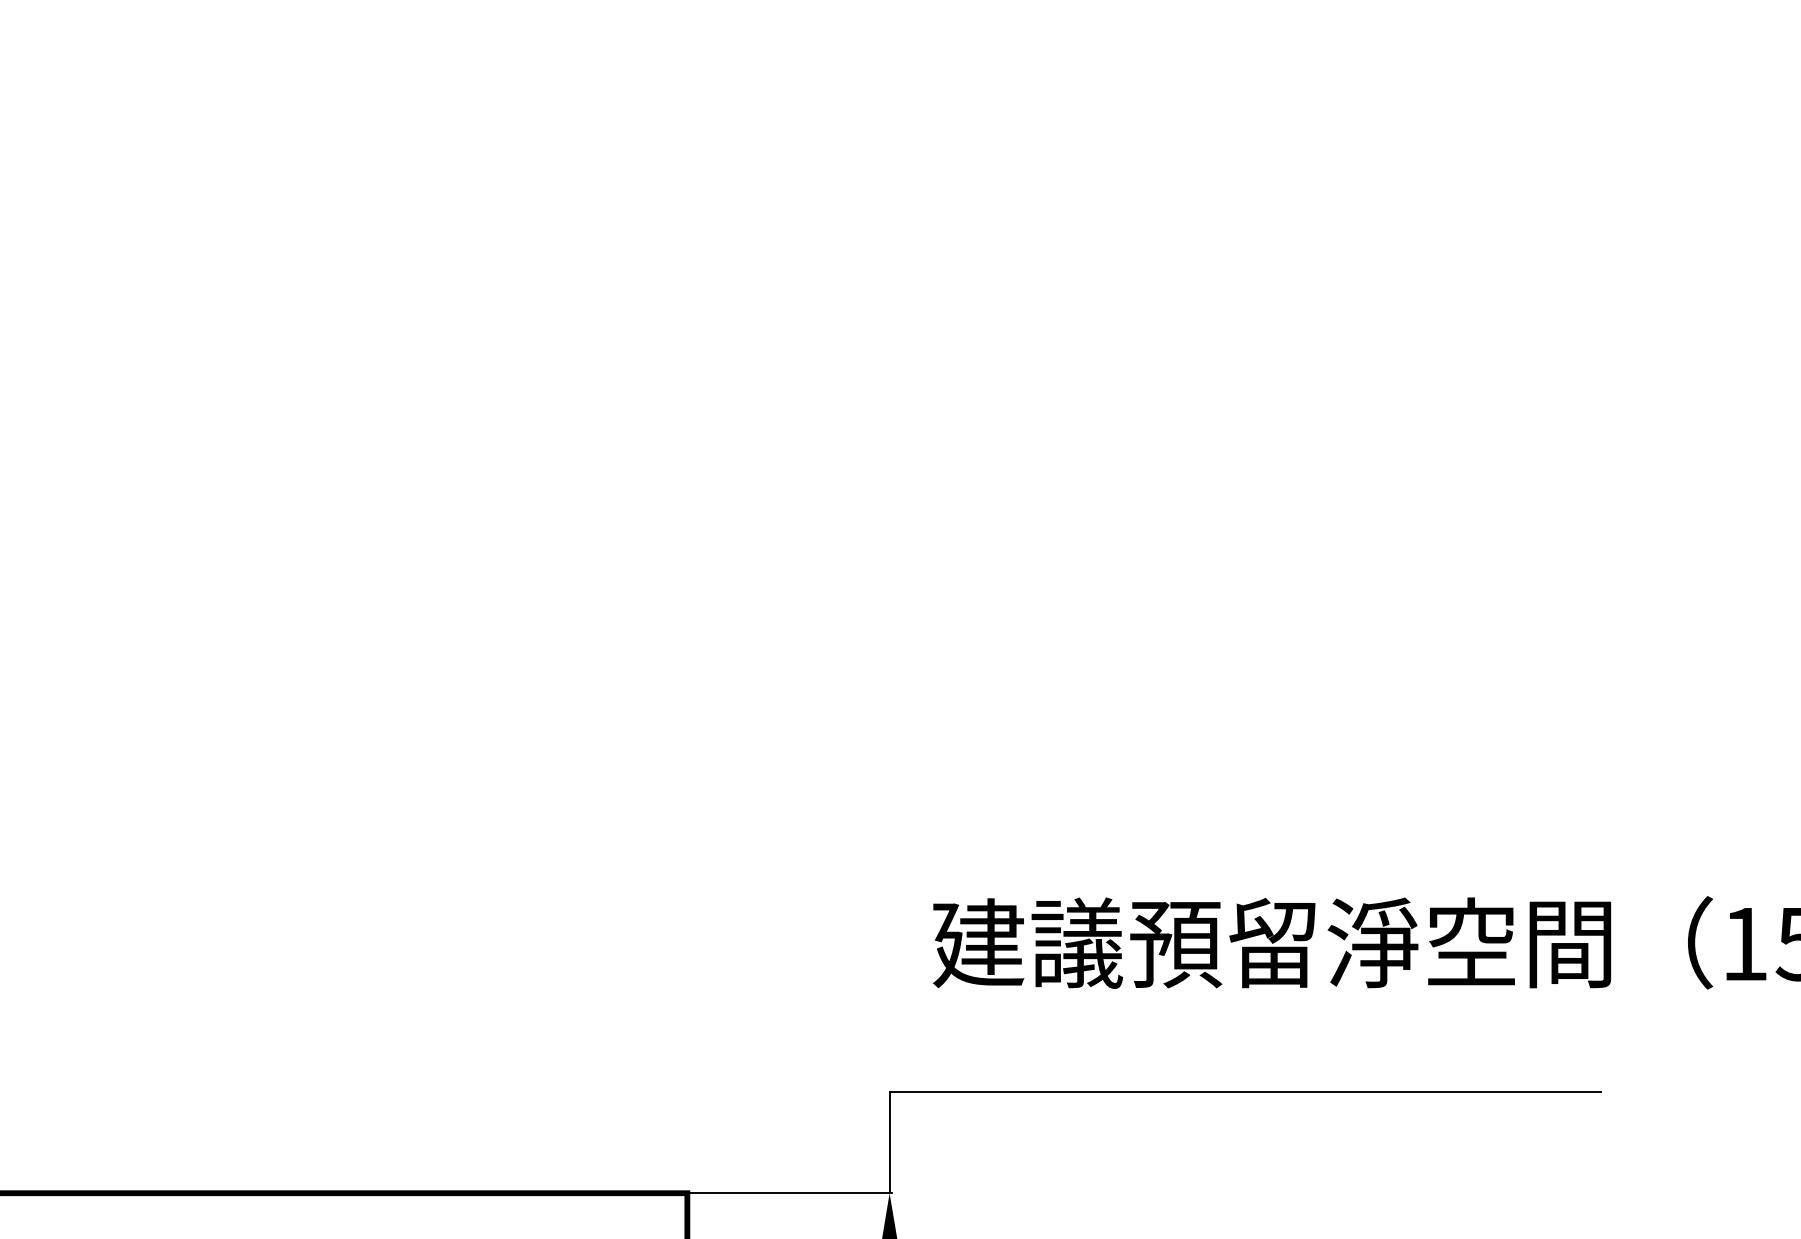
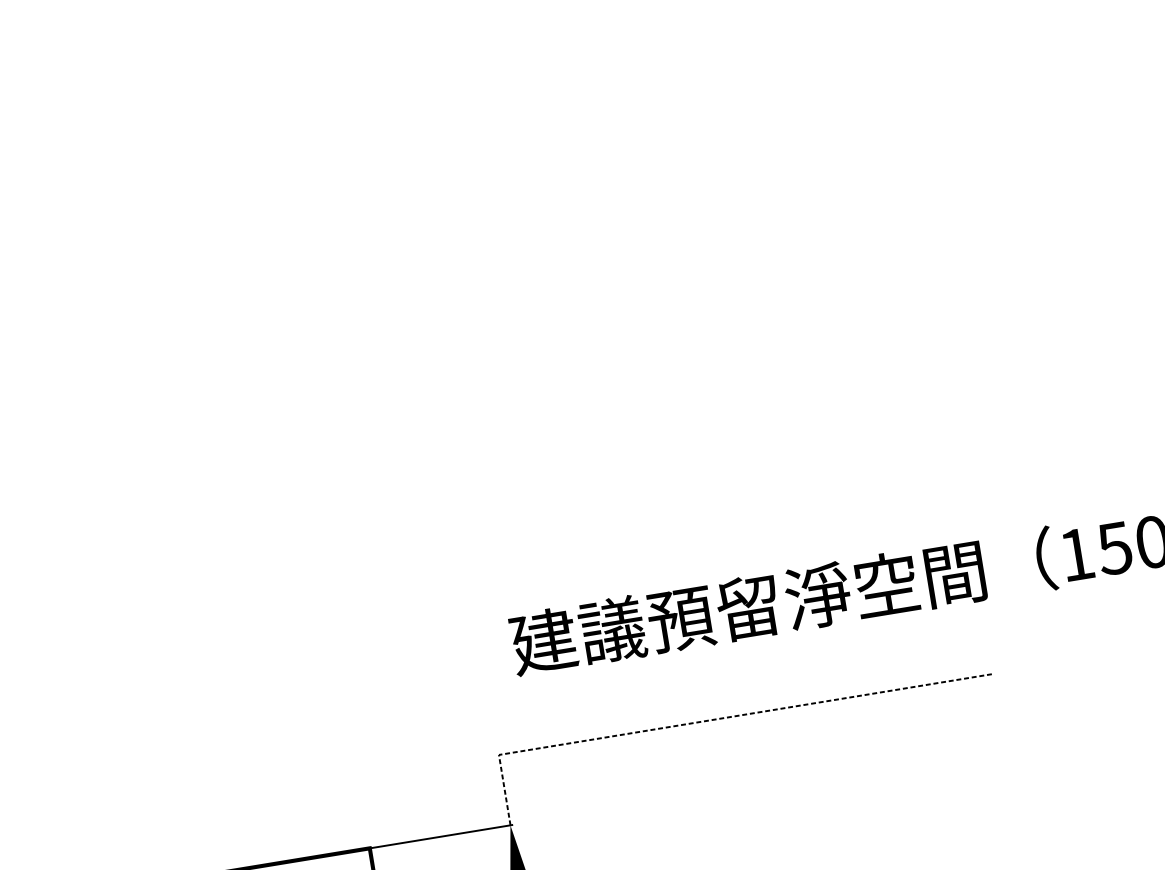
line: (1194, 1092) -> (710, 720), solid -> dashed

